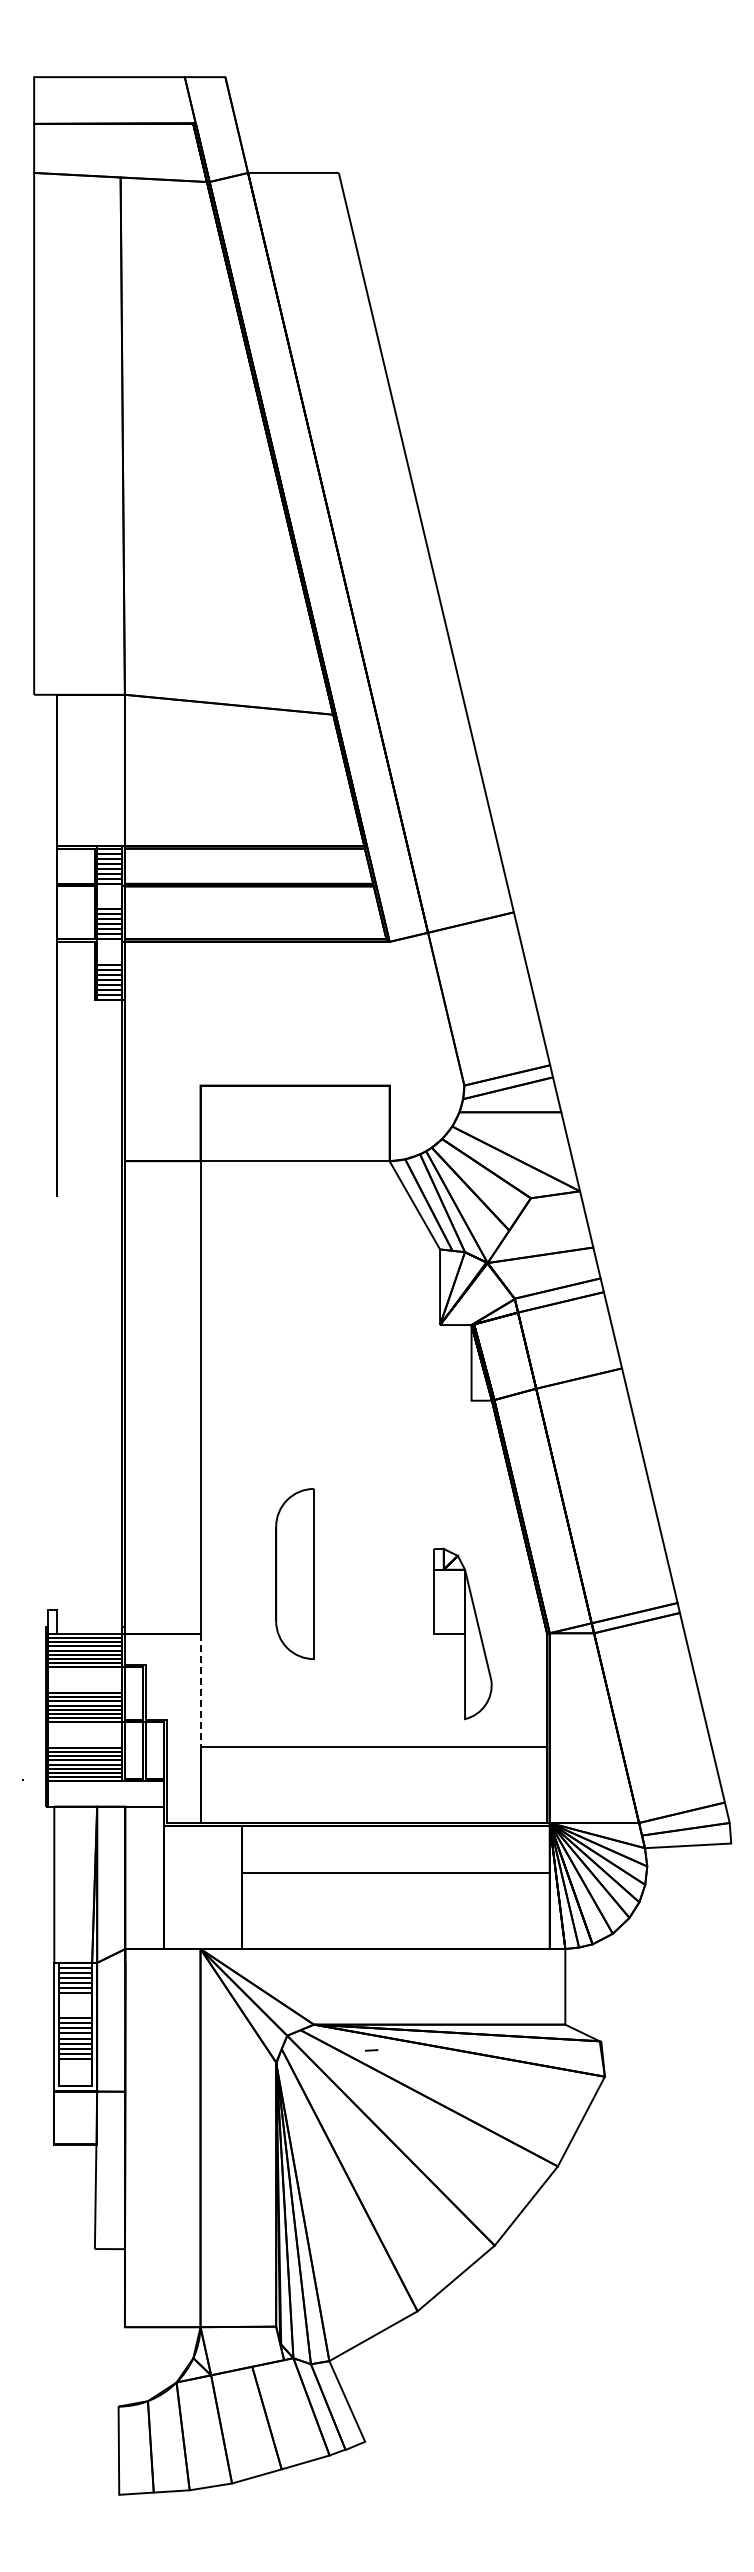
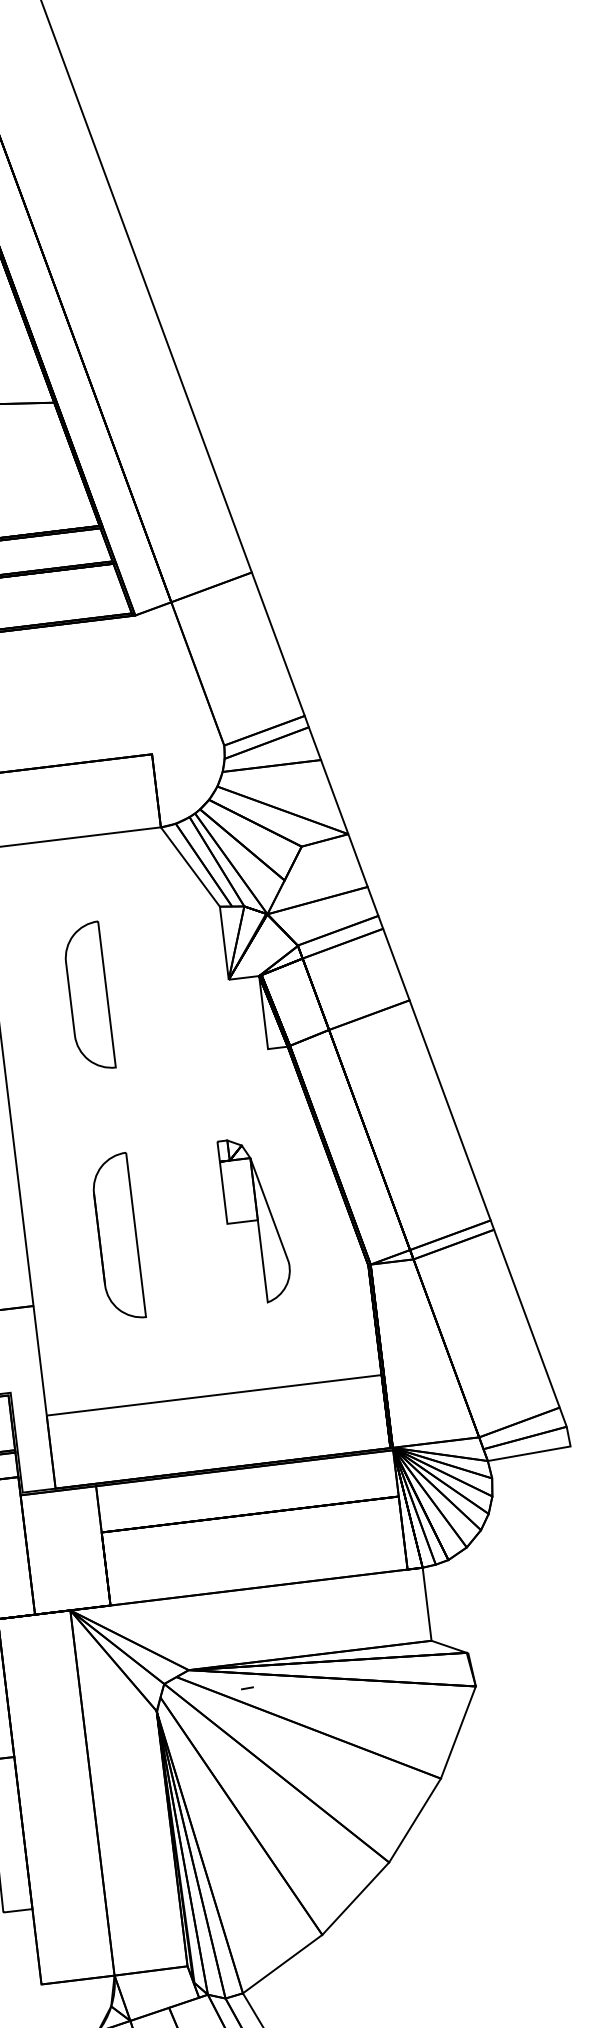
part: (294, 1324) -> (88, 996), added
part: (462, 1633) -> (255, 1219), moved
line: (200, 1690) -> (40, 1360), dashed -> solid

